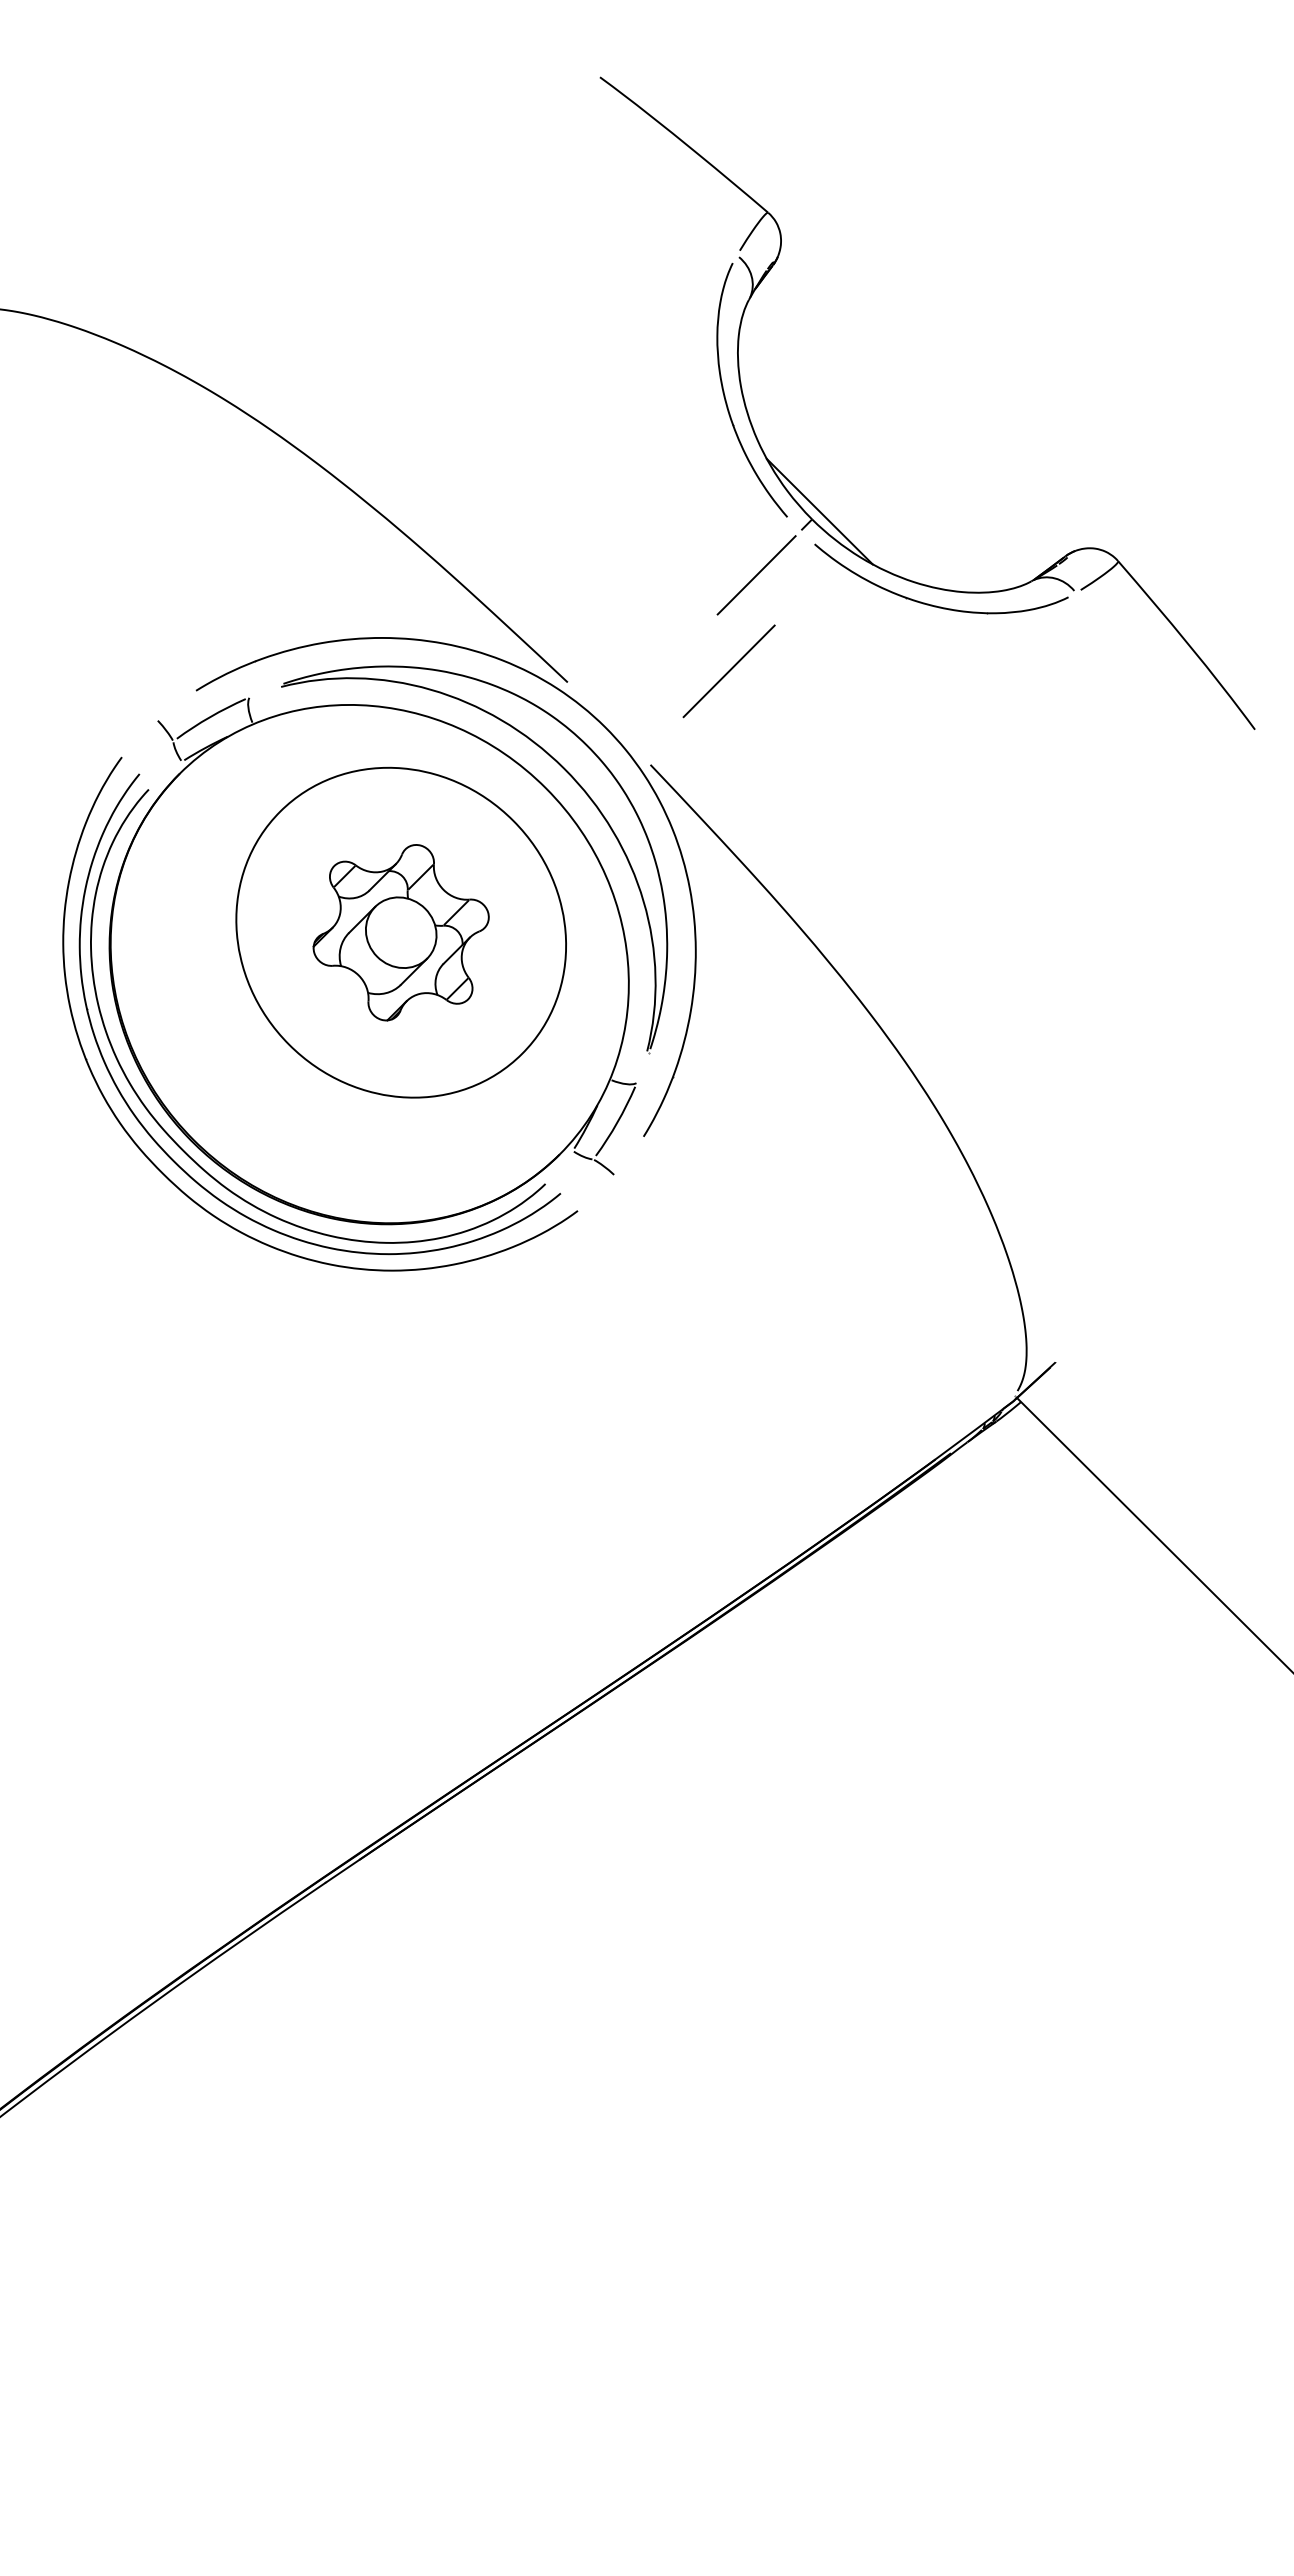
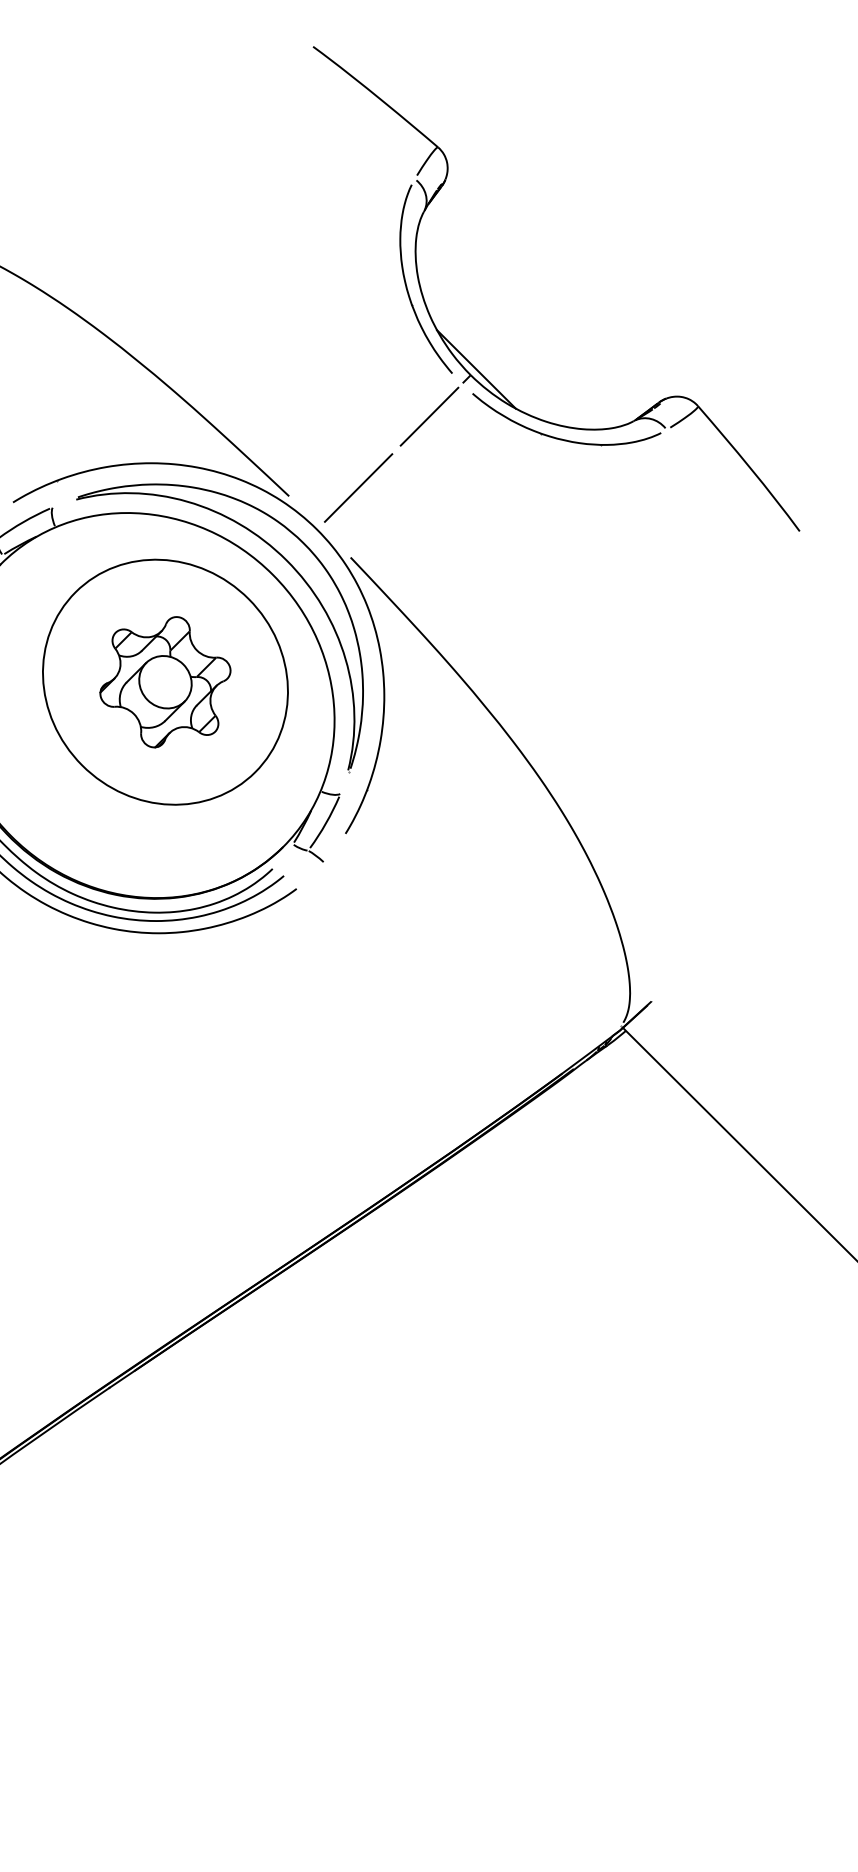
line: (728, 671) -> (358, 488), moved

